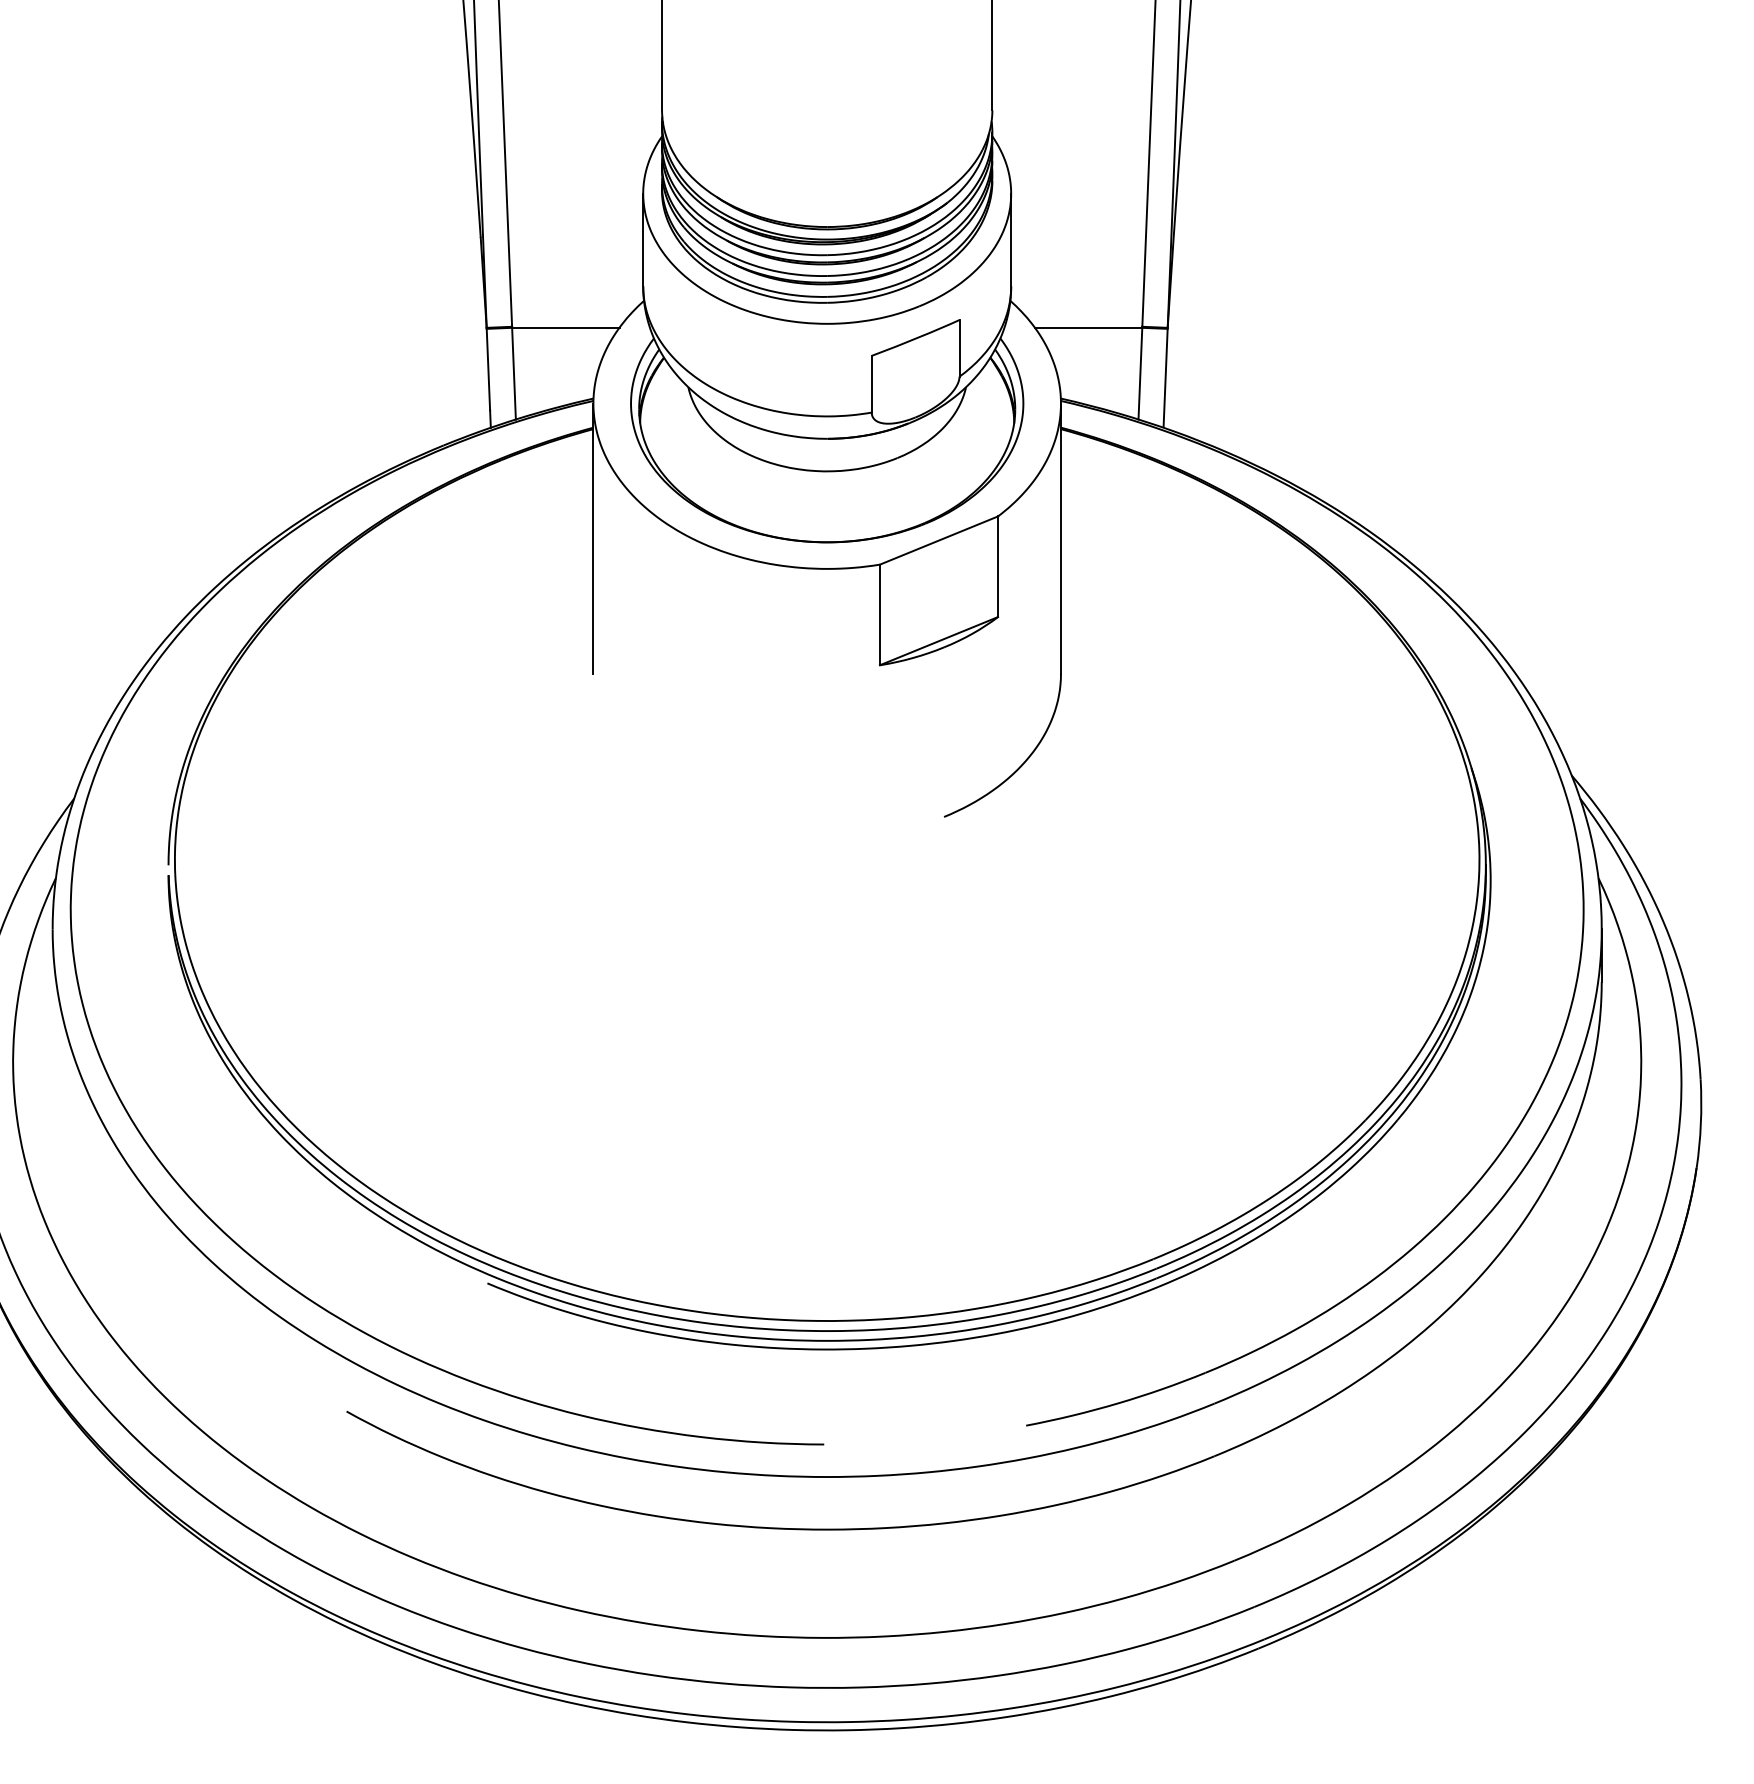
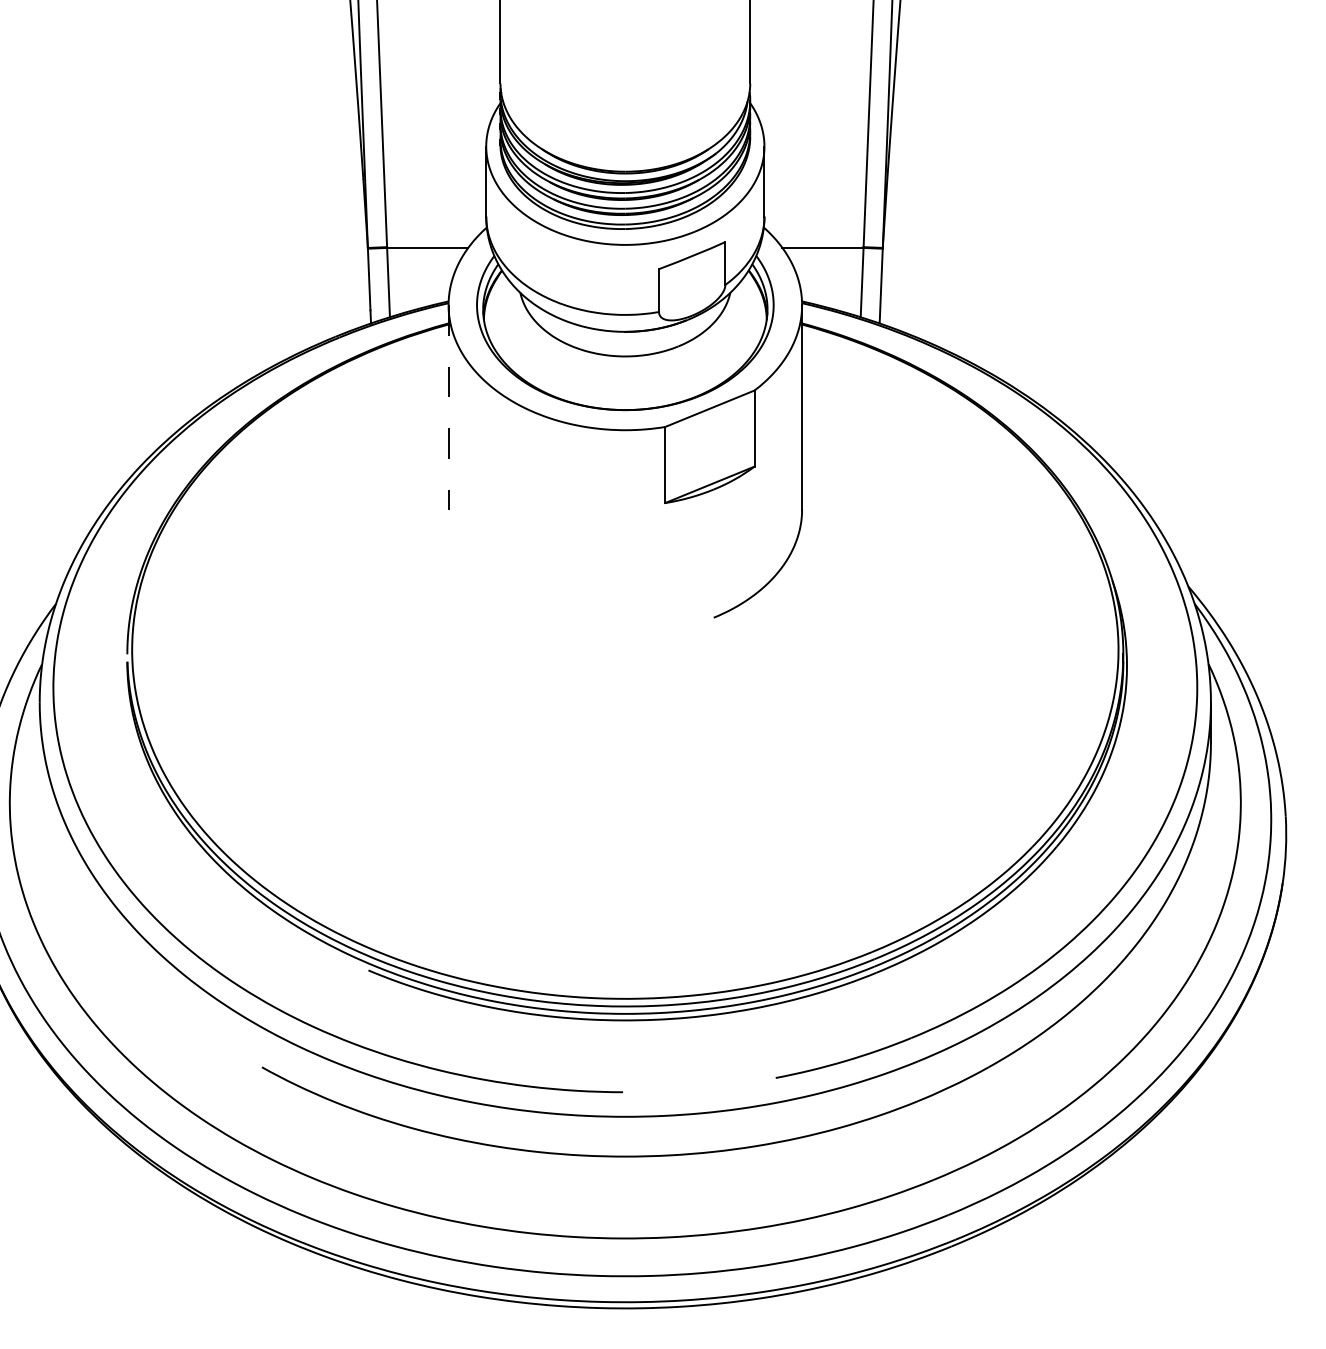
line: (593, 538) -> (448, 407), solid -> dashed

